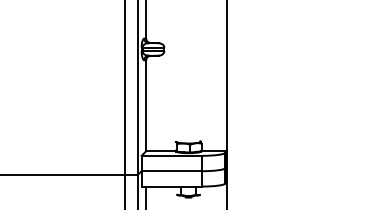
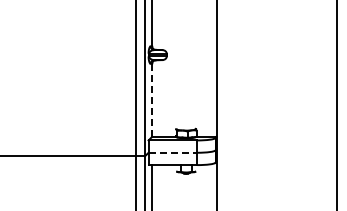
line: (146, 106) -> (152, 100), solid -> dashed
line: (172, 170) -> (173, 152), solid -> dashed

